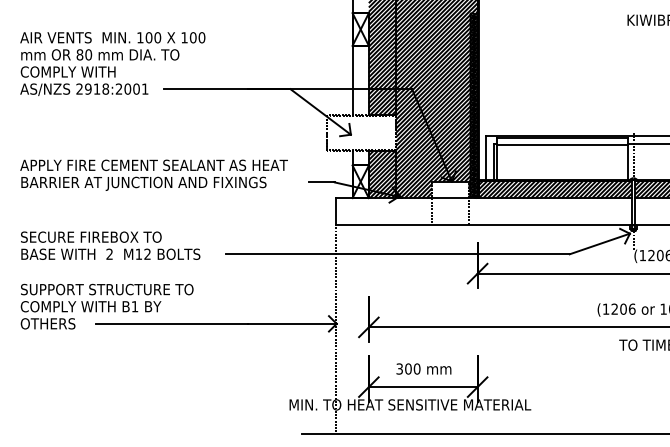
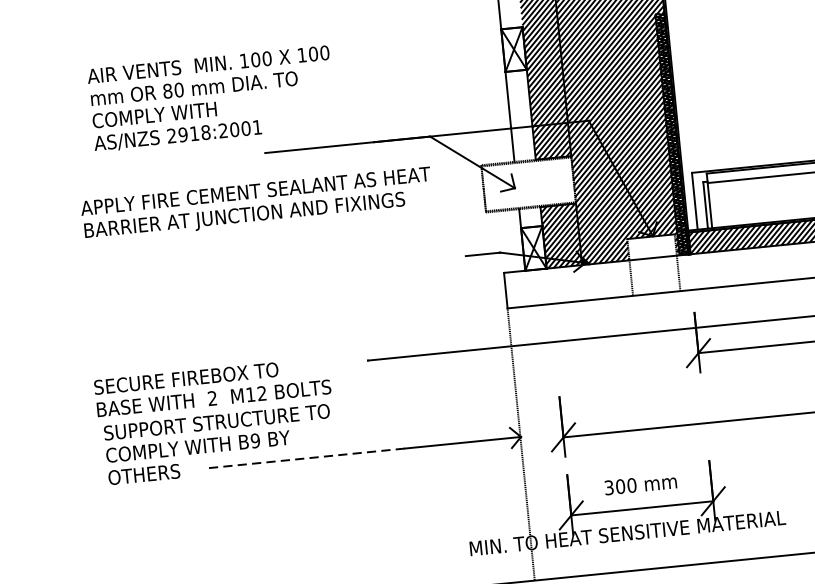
text: (112, 63) -> (211, 98), moved
text: (153, 174) -> (256, 203), moved
text: (110, 245) -> (212, 386), moved
text: (134, 306) -> (254, 440), B1 -> B9
line: (171, 323) -> (305, 458), solid -> dashed

